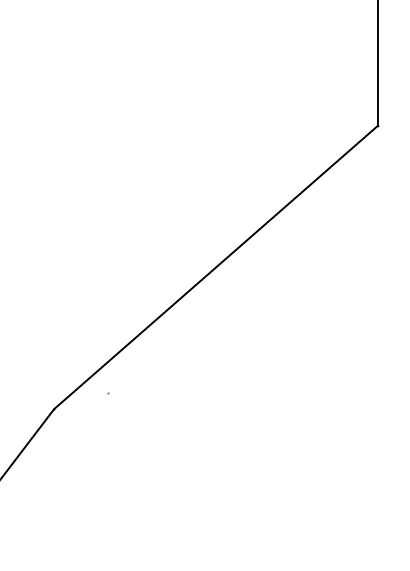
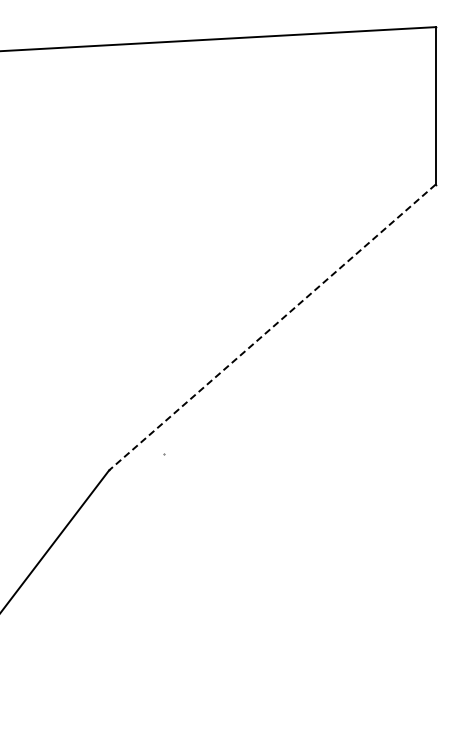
line: (215, 267) -> (272, 327), solid -> dashed

